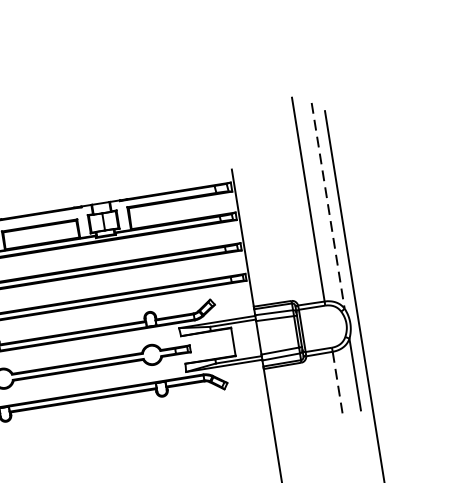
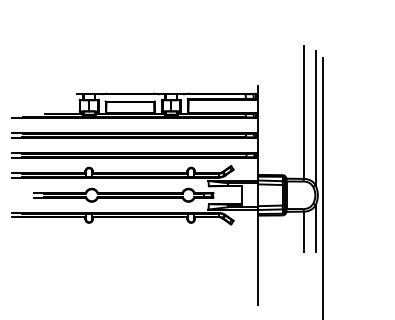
line: (327, 205) -> (315, 118), dashed -> solid
line: (337, 382) -> (303, 231), dashed -> solid

